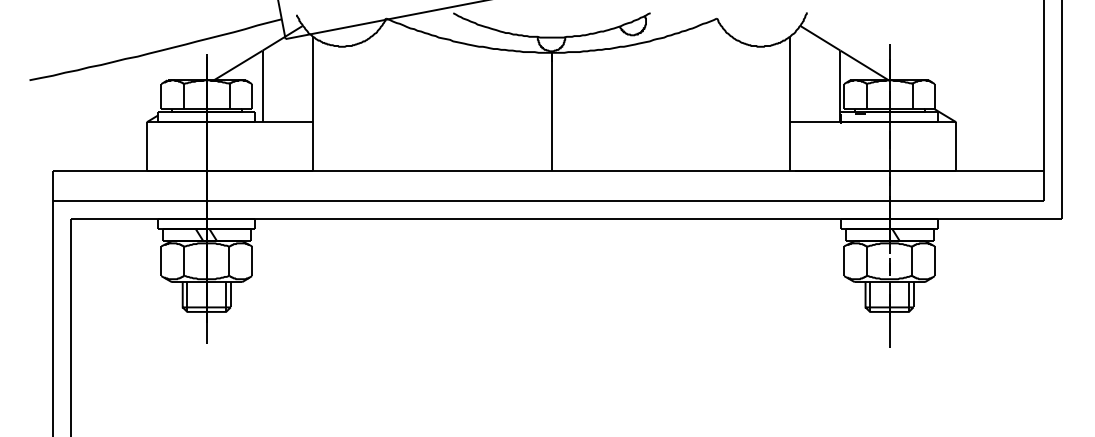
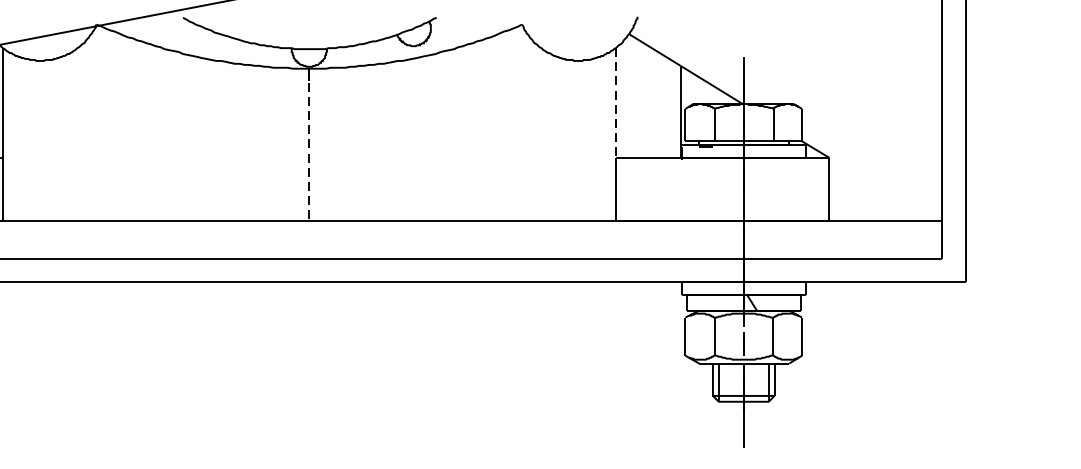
line: (790, 79) -> (616, 103), solid -> dashed
line: (551, 112) -> (309, 145), solid -> dashed

